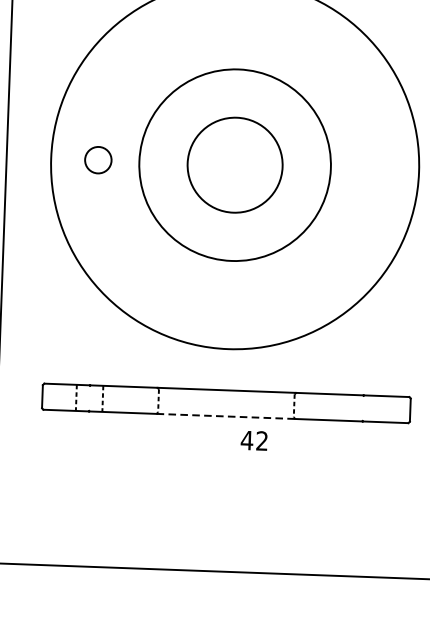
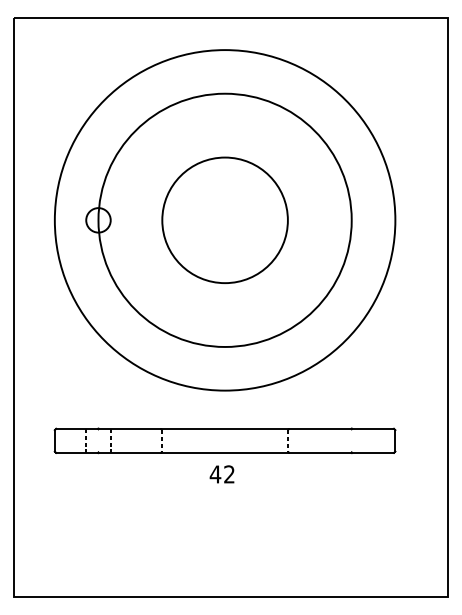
circle: (234, 164) -> (224, 219), size x1.43
circle: (234, 165) -> (224, 220), size x1.43
line: (226, 416) -> (225, 452), dashed -> solid
text: (253, 440) -> (221, 474), moved

